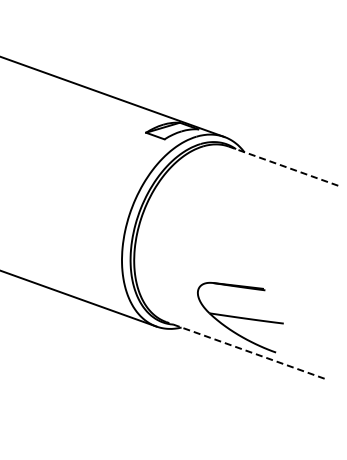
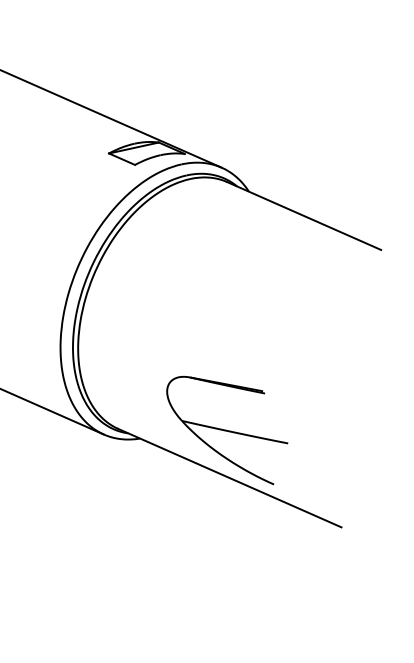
line: (283, 166) -> (304, 216), dashed -> solid
line: (244, 350) -> (228, 478), dashed -> solid

